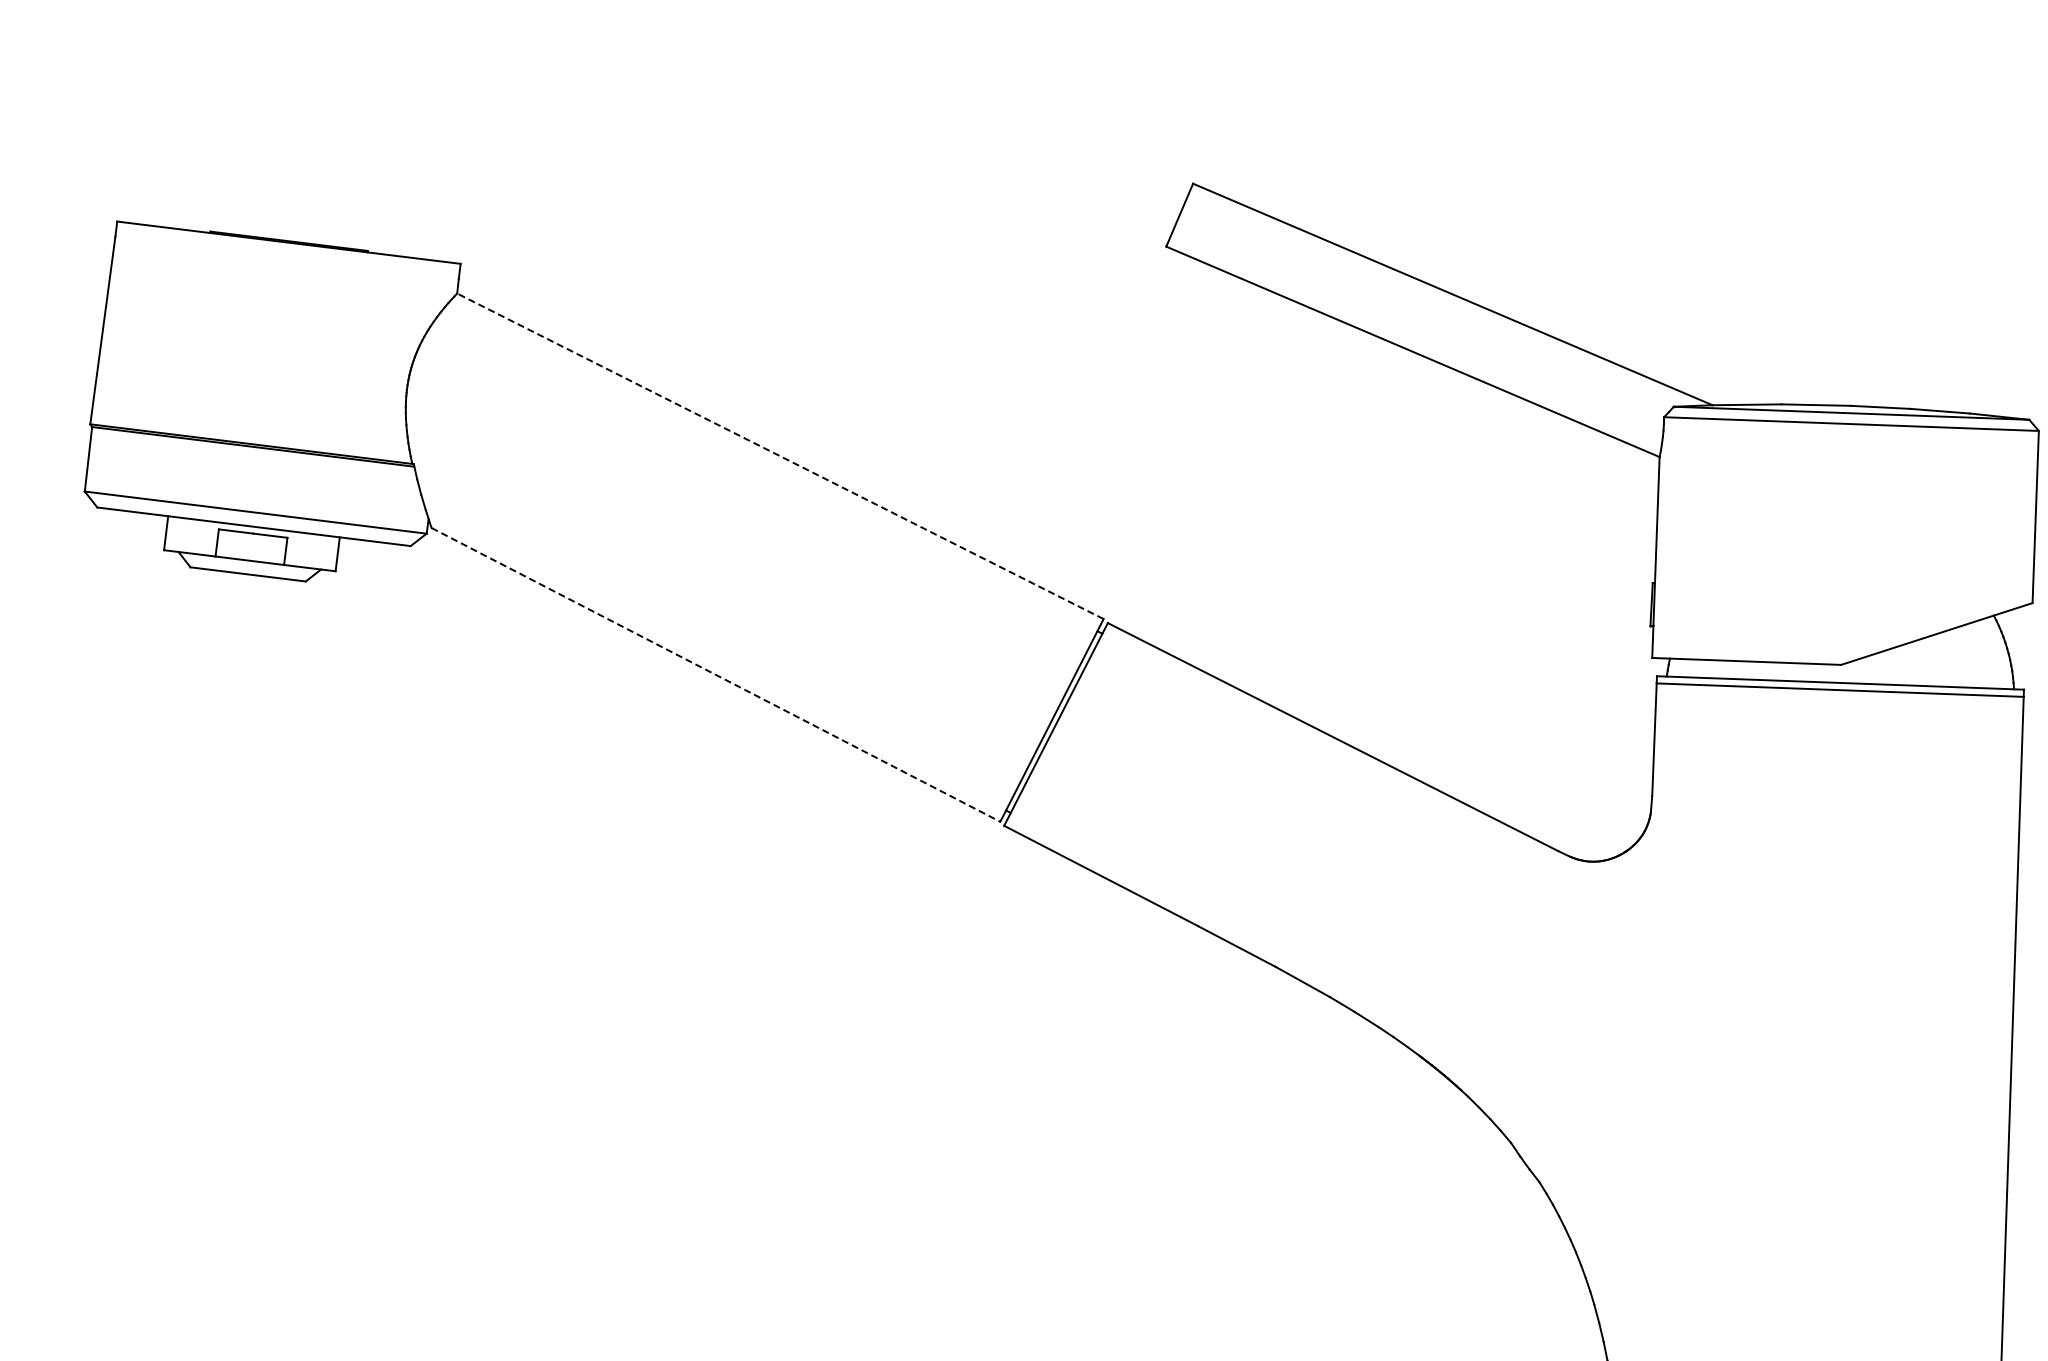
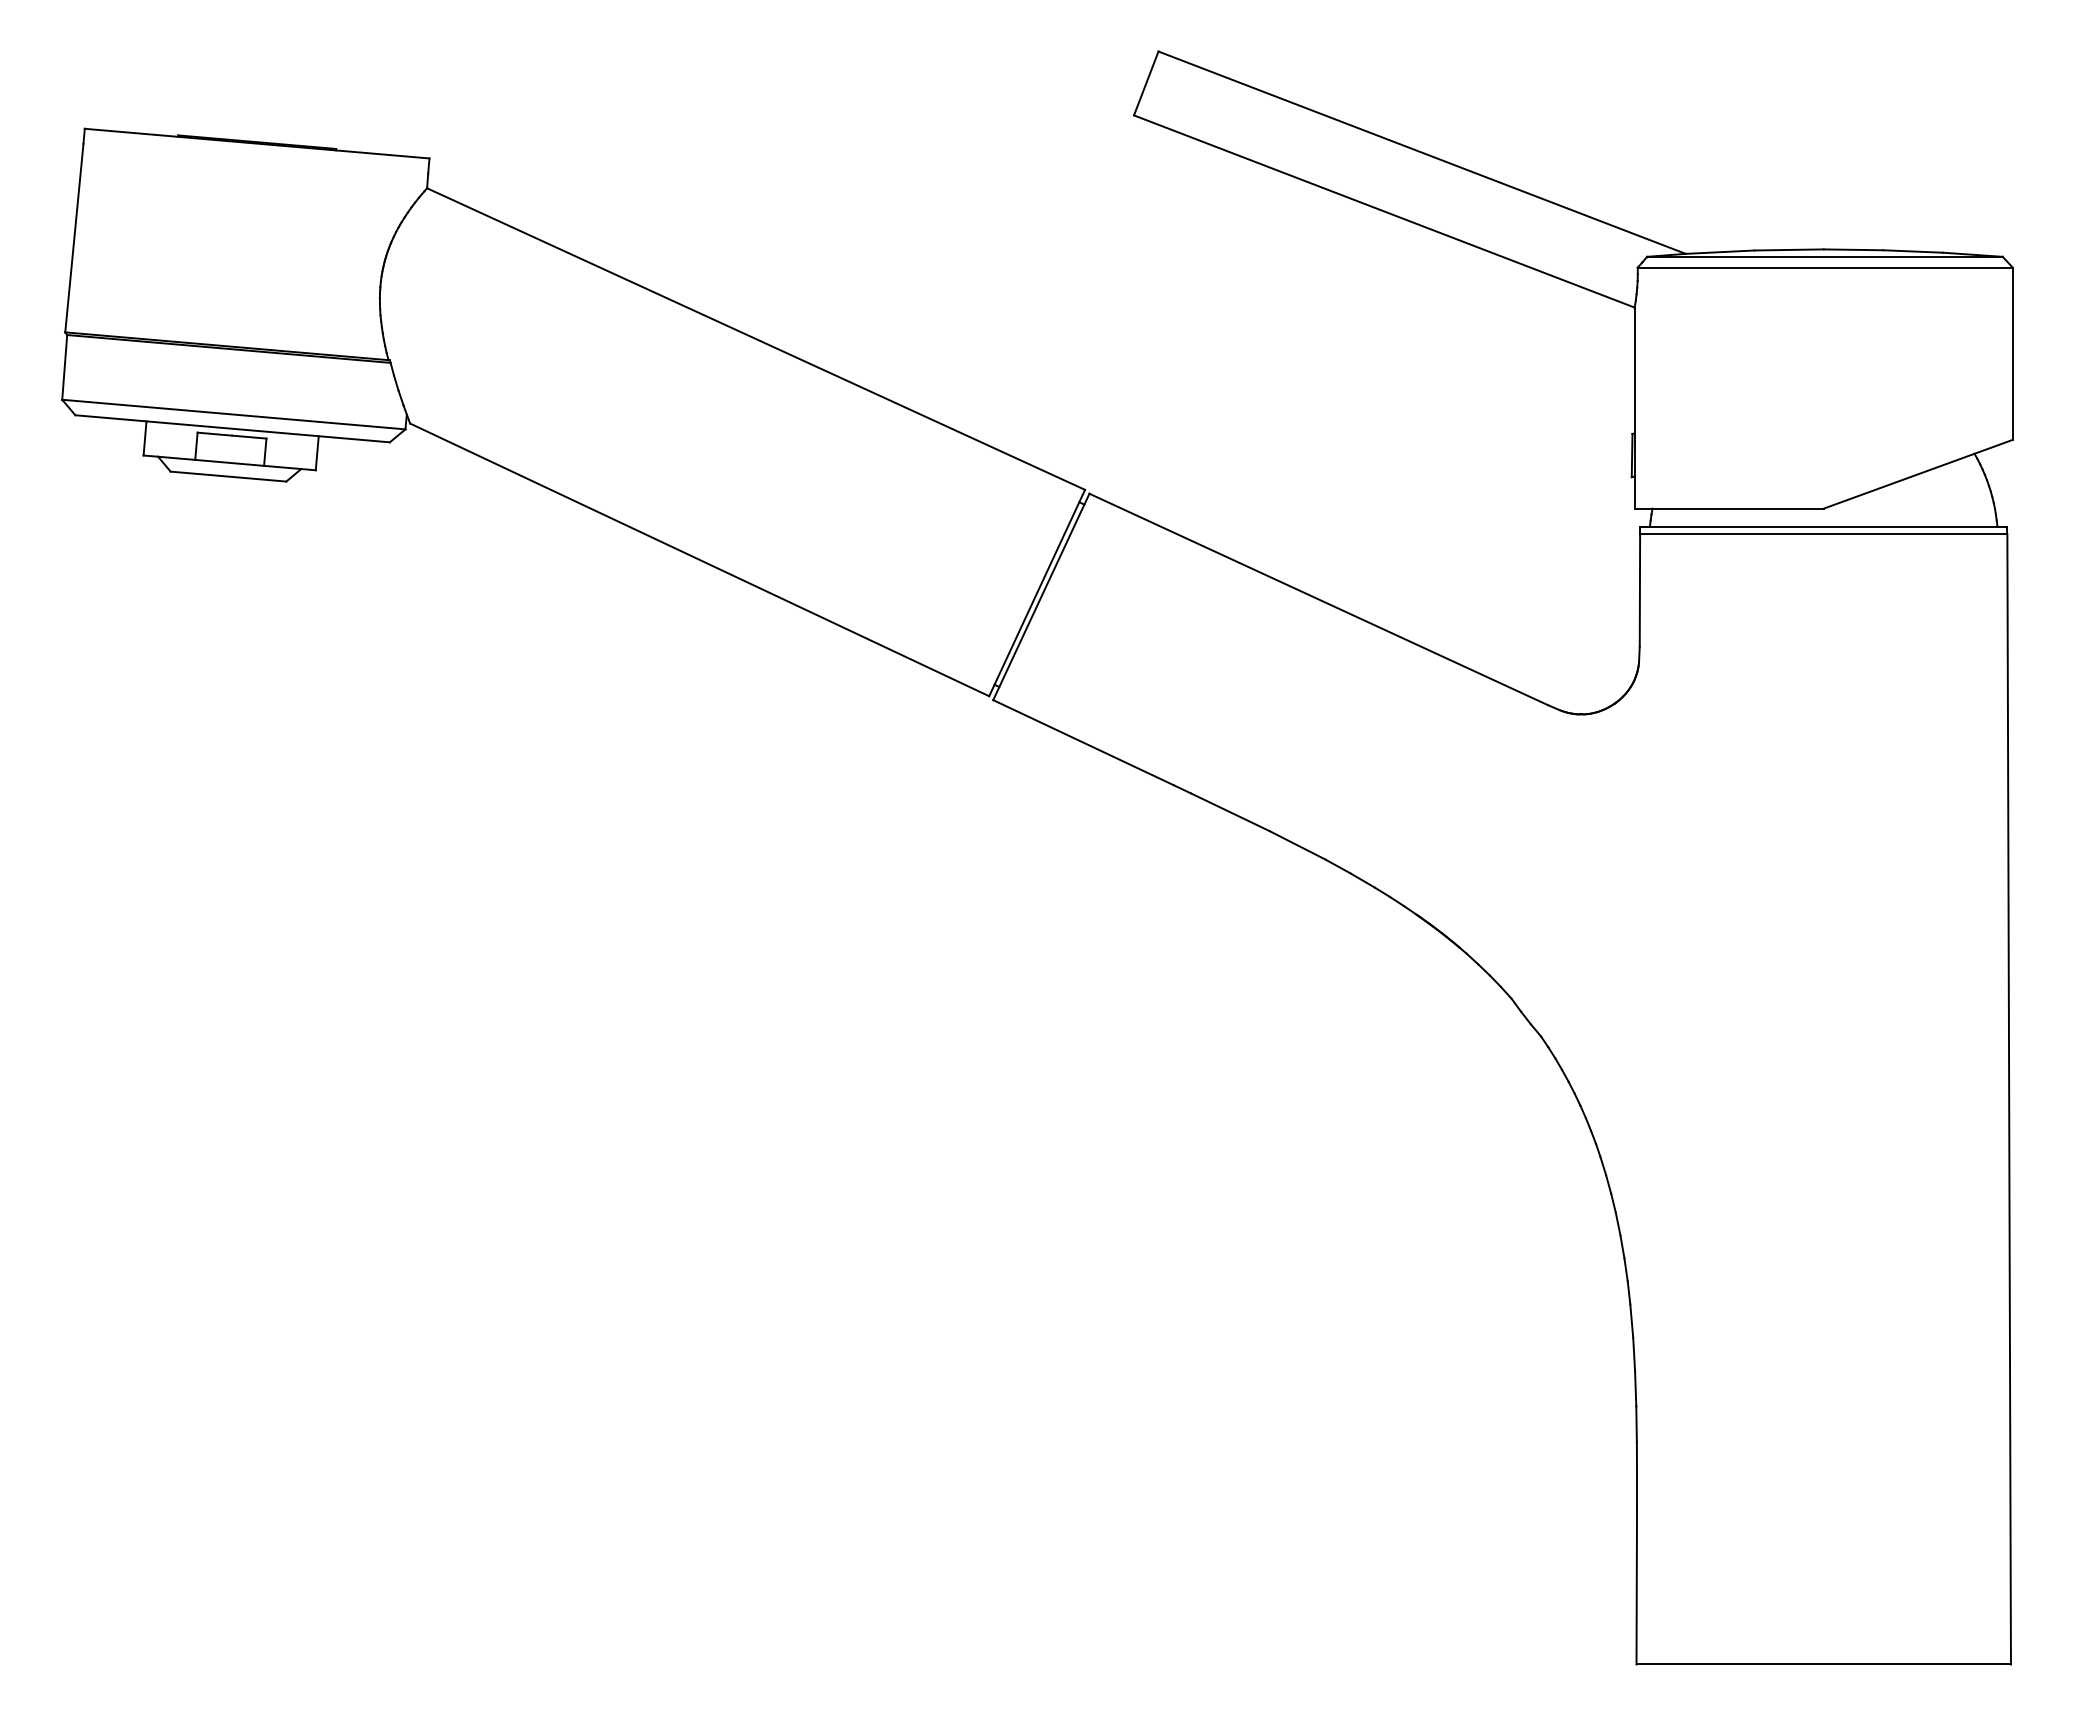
line: (780, 456) -> (756, 339), dashed -> solid
line: (716, 675) -> (700, 560), dashed -> solid

